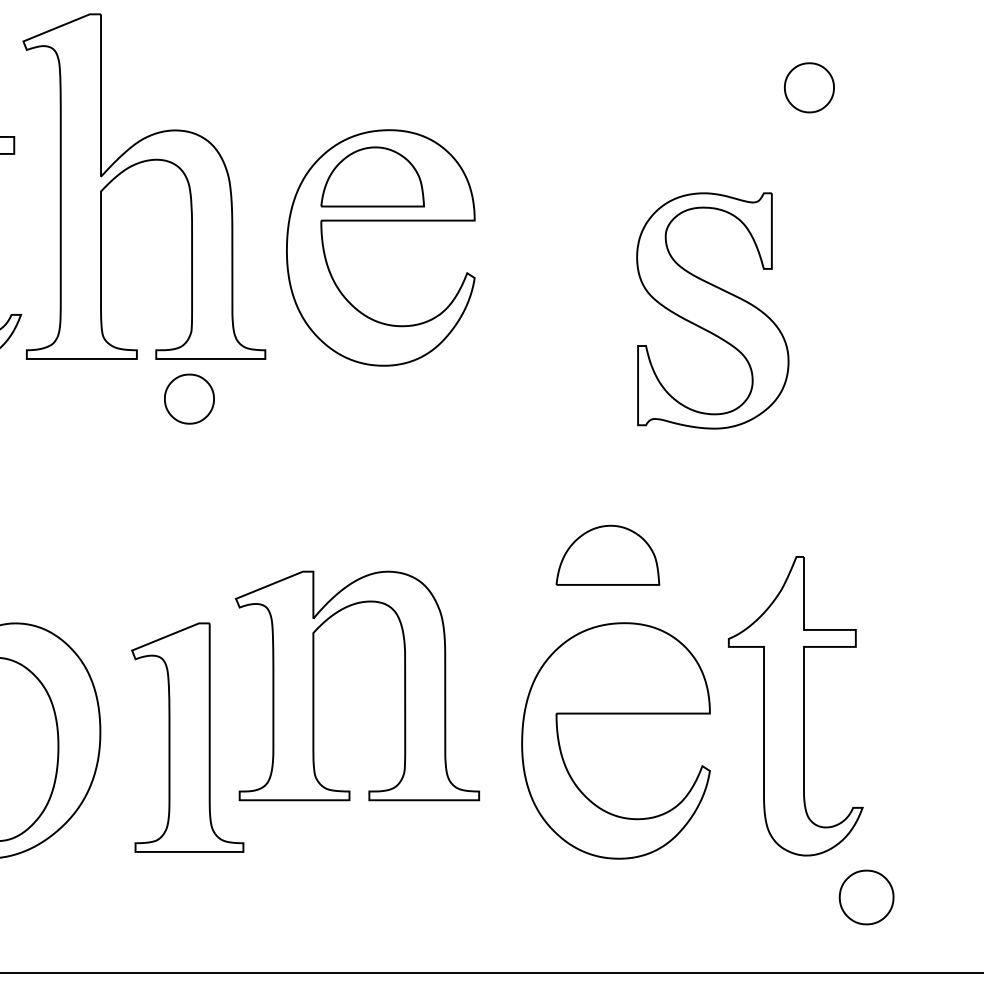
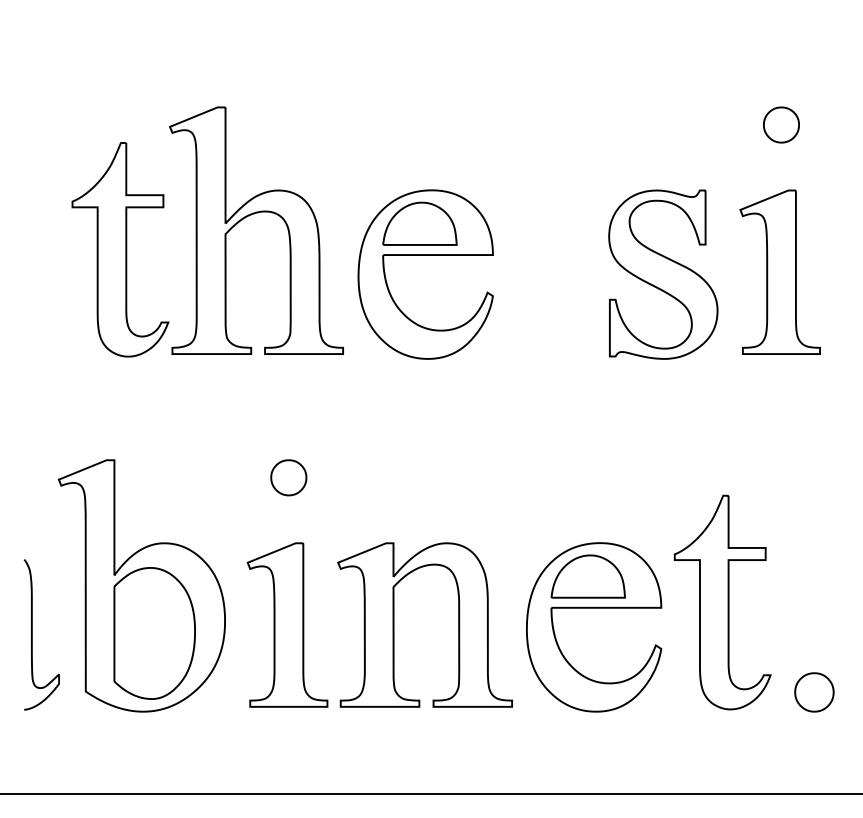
part: (809, 87) -> (781, 124), moved
part: (875, 243) -> (779, 271), added
part: (713, 310) -> (663, 274), moved
part: (189, 398) -> (288, 477), moved
part: (606, 555) -> (587, 576), moved
part: (314, 685) -> (394, 624), moved
part: (866, 897) -> (814, 692), moved

